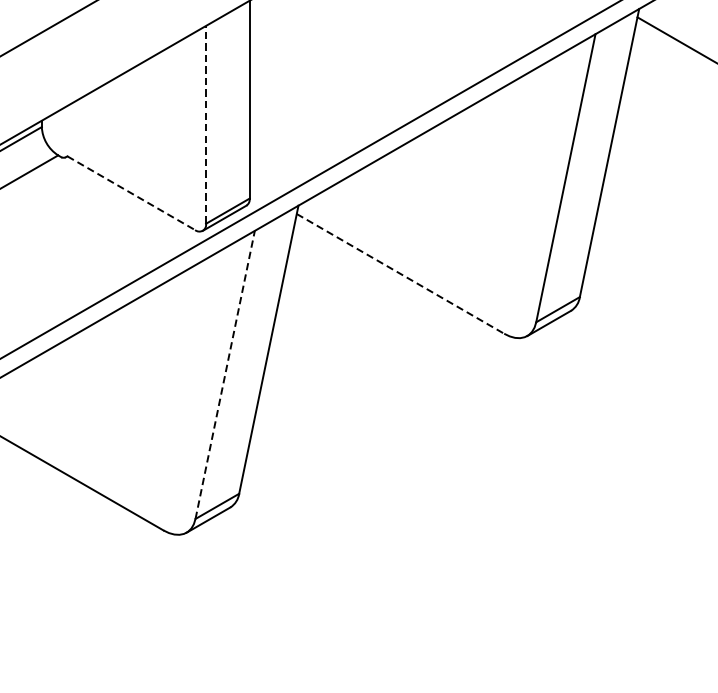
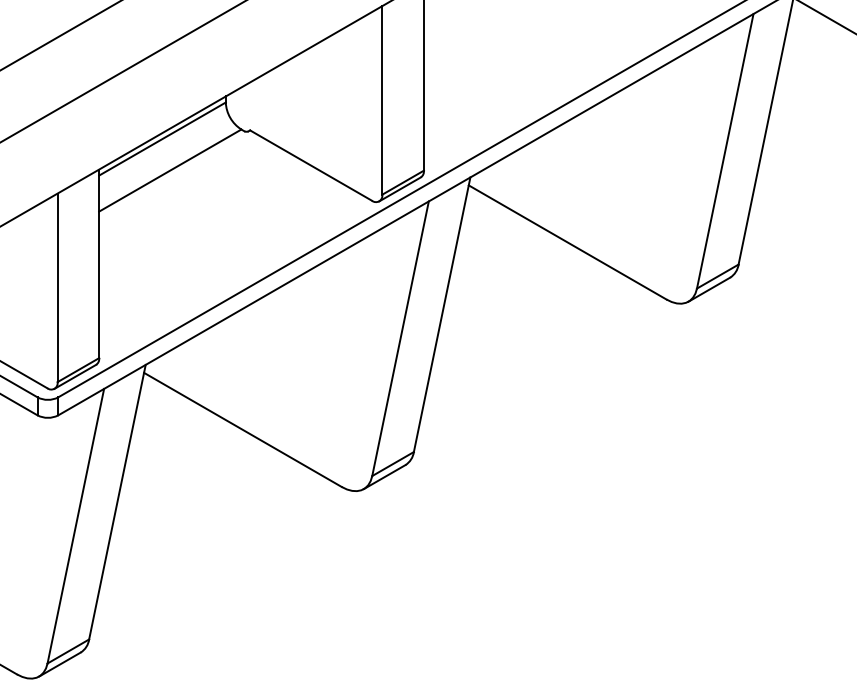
line: (206, 123) -> (382, 99), dashed -> solid
line: (131, 193) -> (311, 165), dashed -> solid
line: (401, 273) -> (568, 242), dashed -> solid
line: (225, 374) -> (400, 338), dashed -> solid

